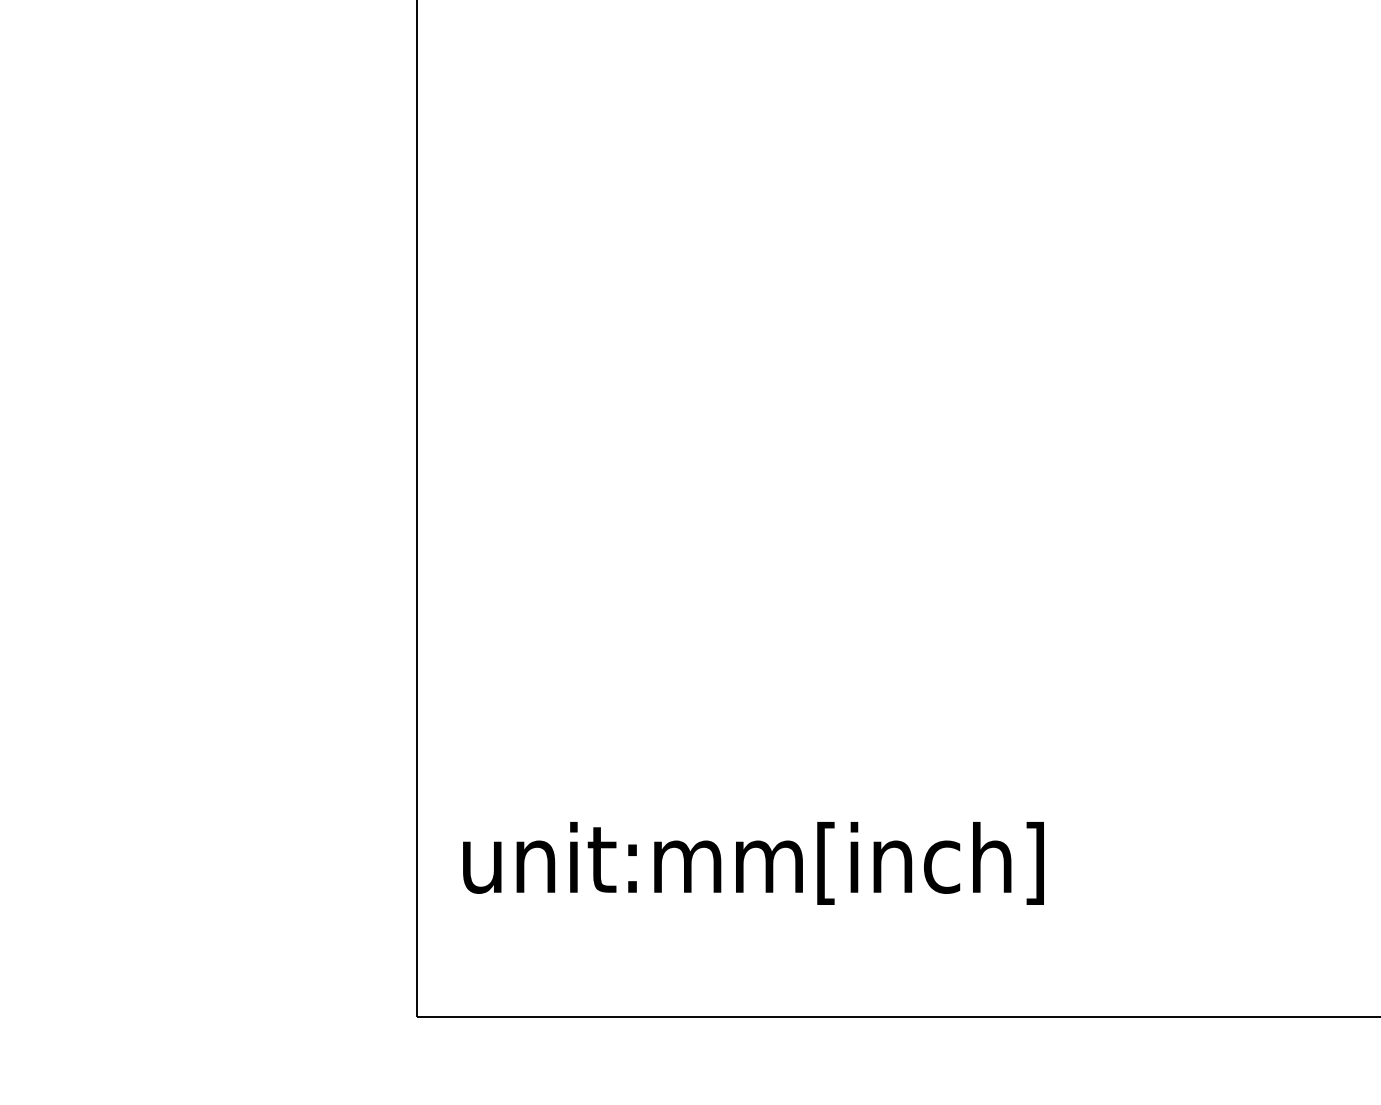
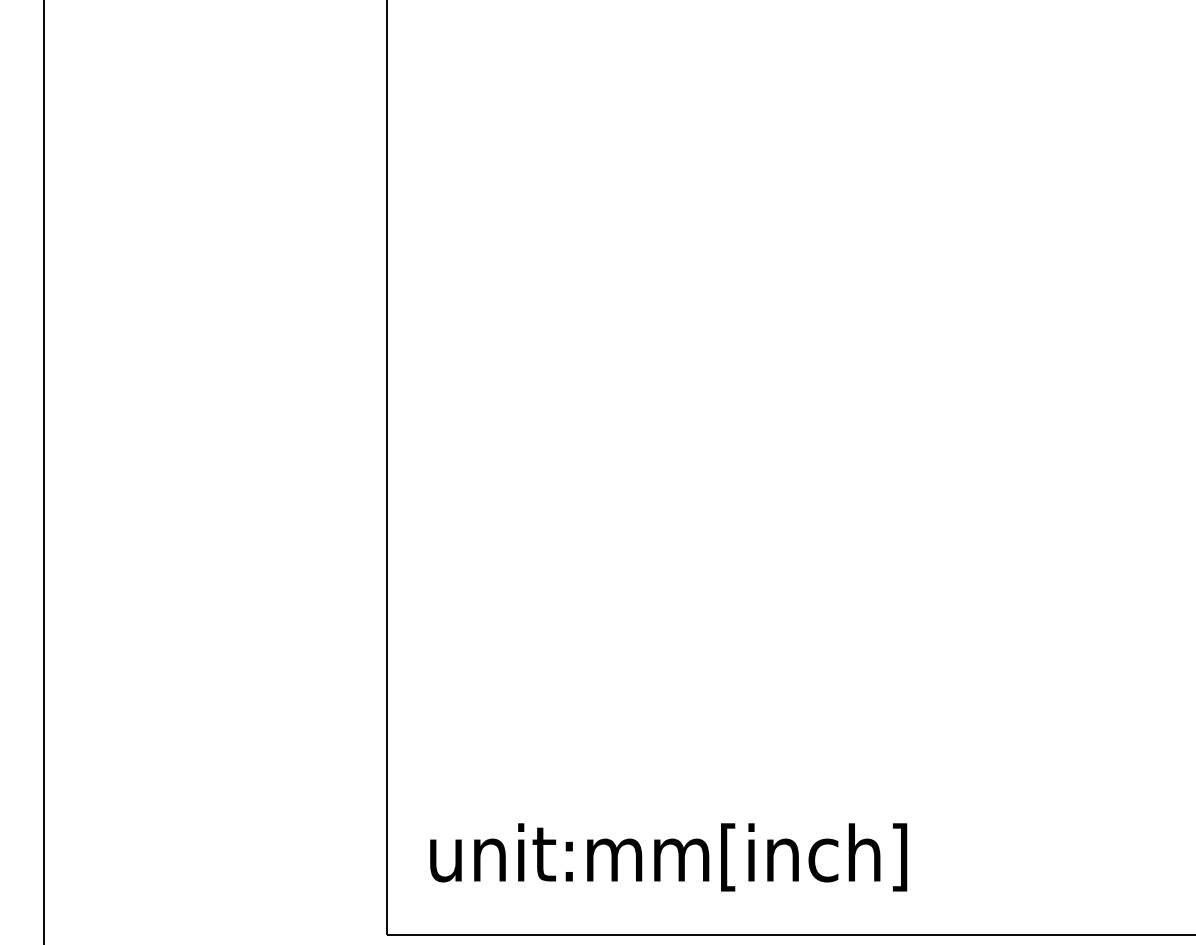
text: (753, 863) -> (668, 857), moved

